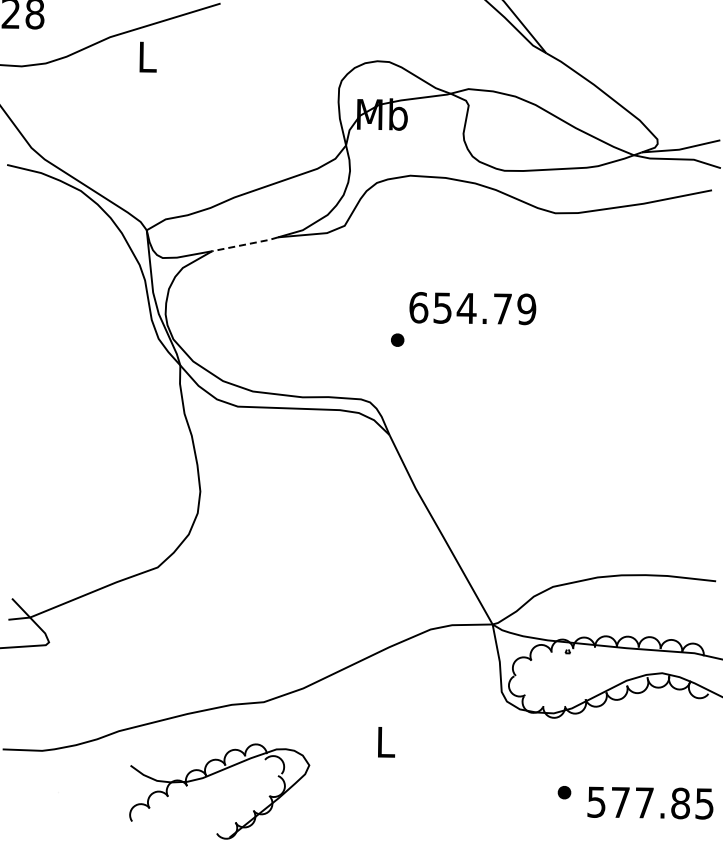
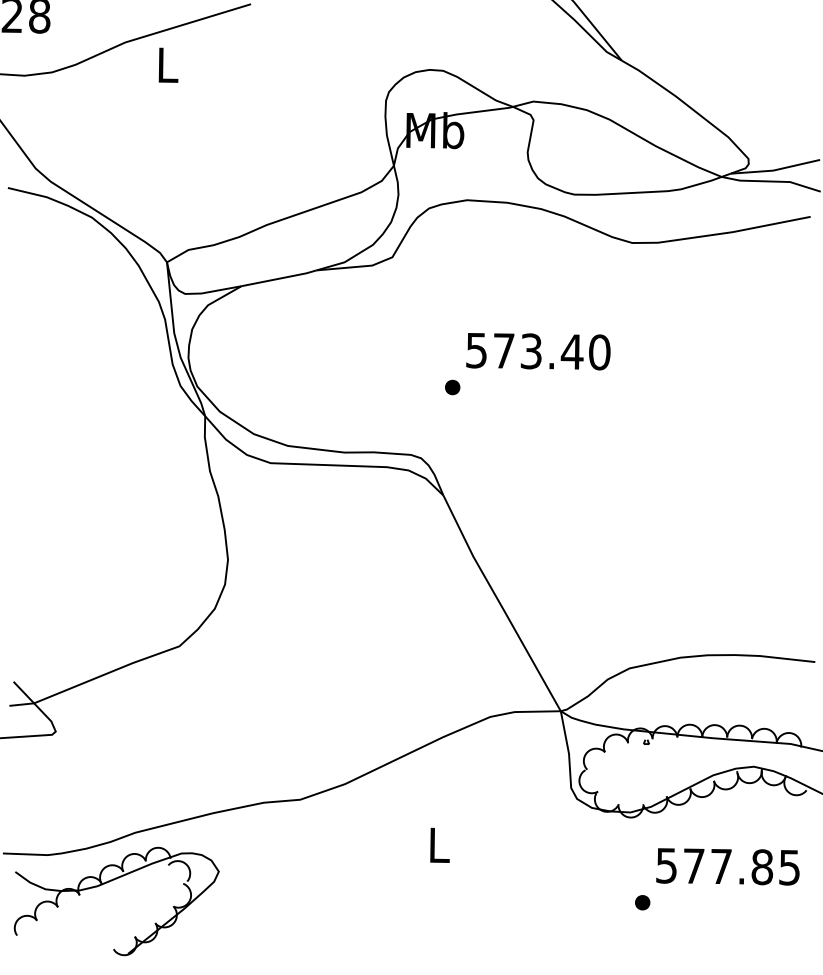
line: (245, 244) -> (279, 278), dashed -> solid
text: (472, 308) -> (537, 351), 654.79 -> 573.40
part: (212, 775) -> (108, 883), moved
text: (650, 802) -> (728, 866), moved

